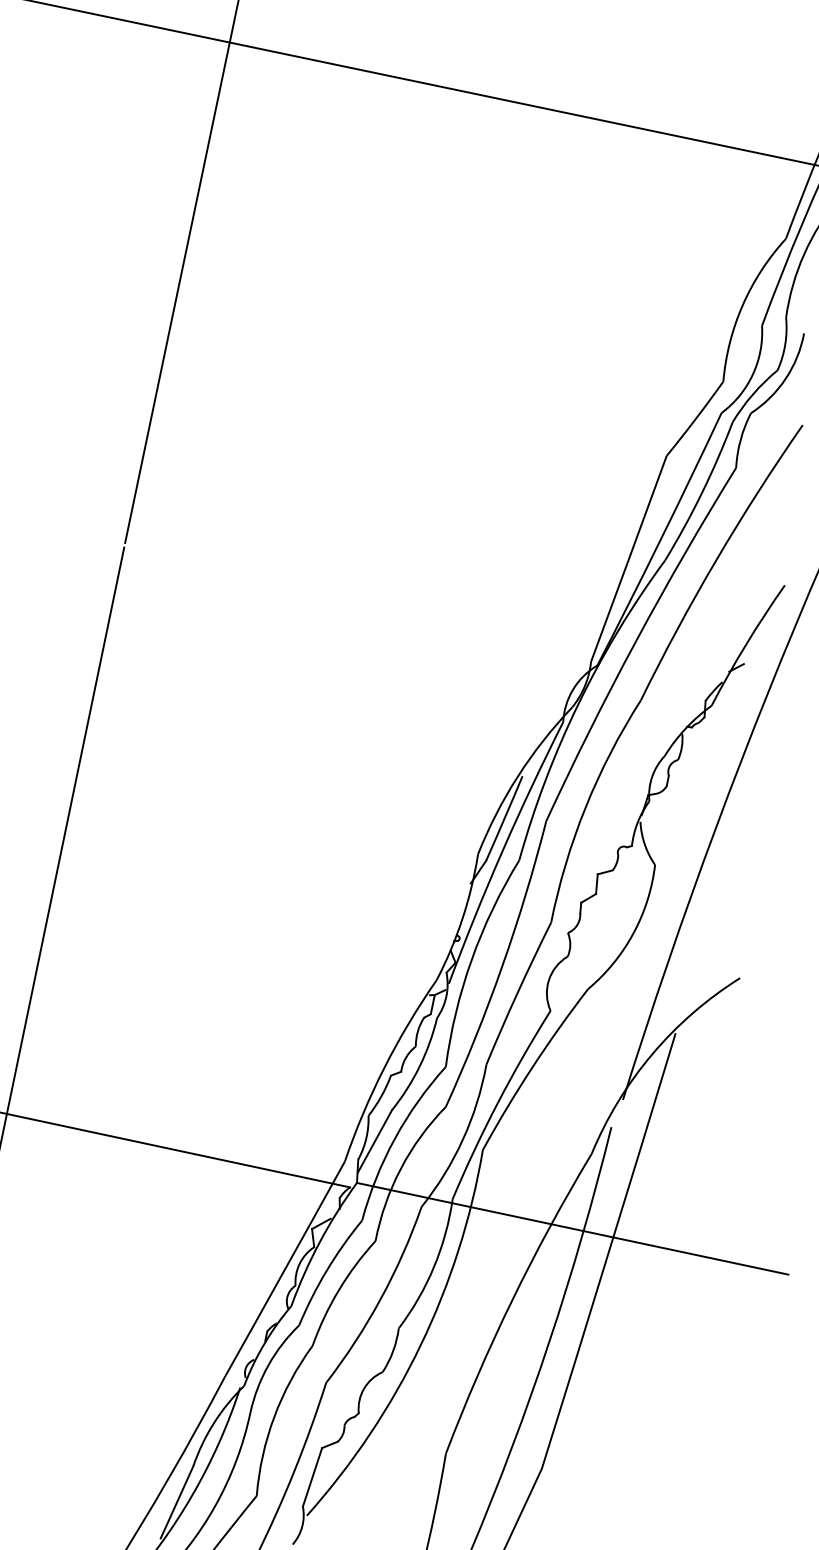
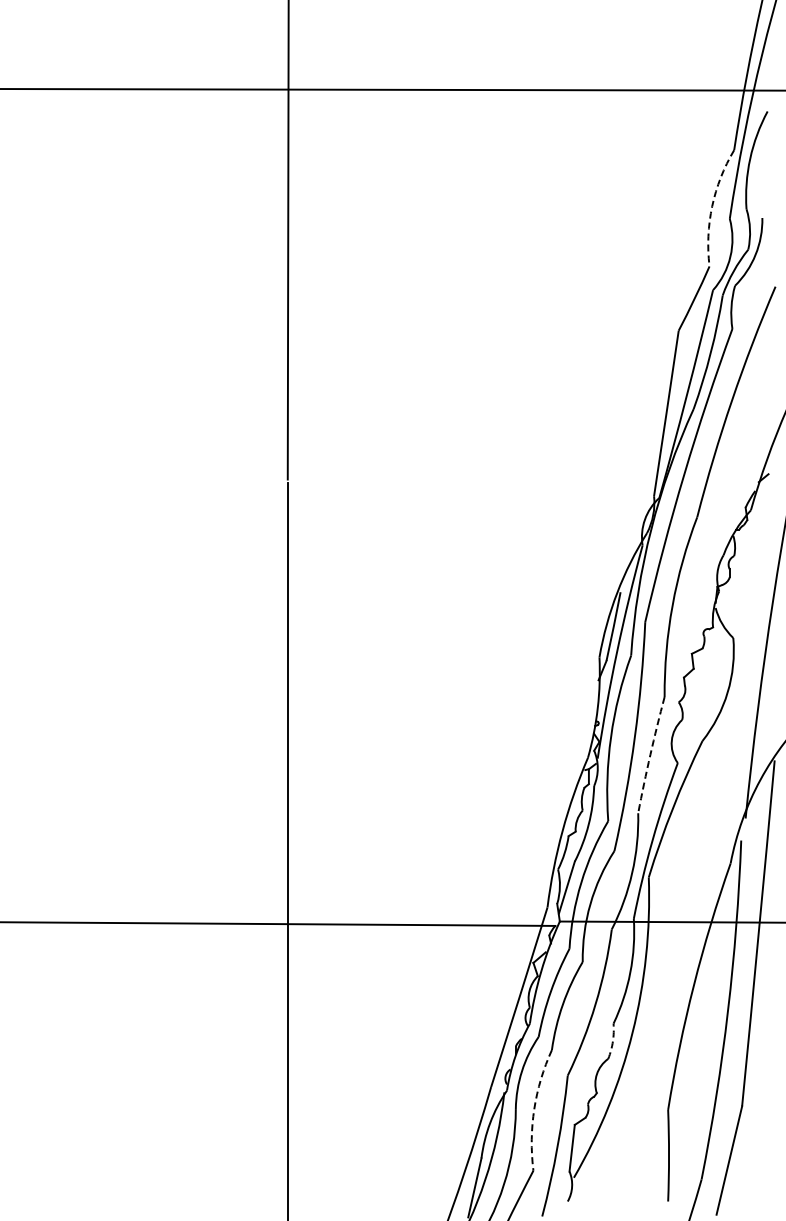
arc: (743, 305) -> (712, 206), solid -> dashed
arc: (517, 992) -> (650, 754), solid -> dashed
arc: (392, 1350) -> (612, 1041), solid -> dashed
arc: (274, 1417) -> (534, 1109), solid -> dashed

